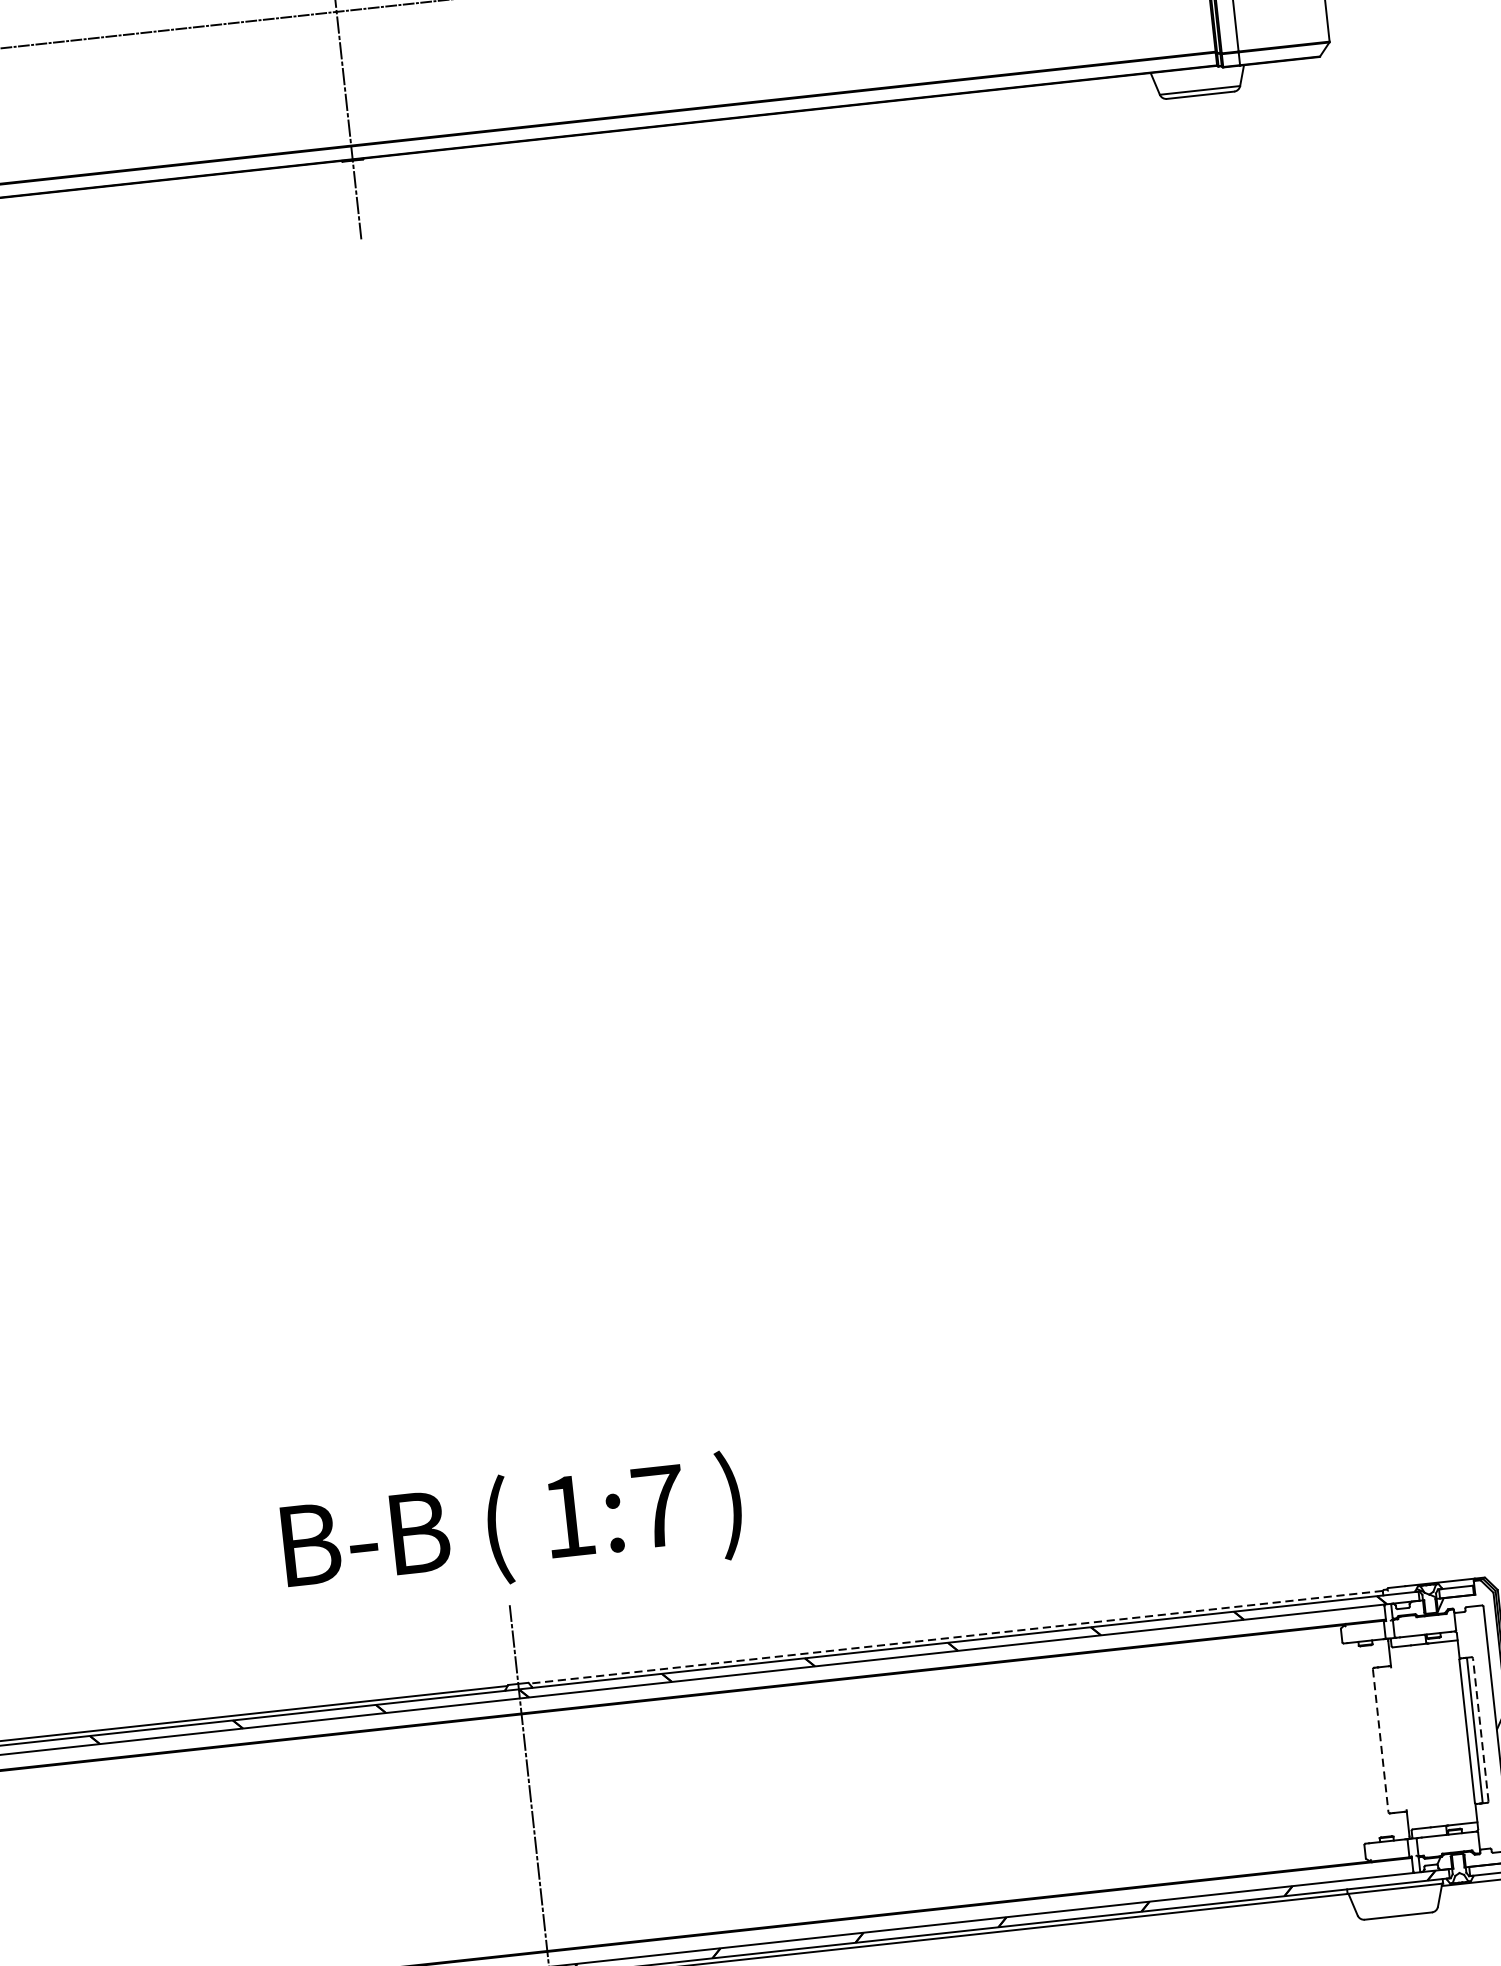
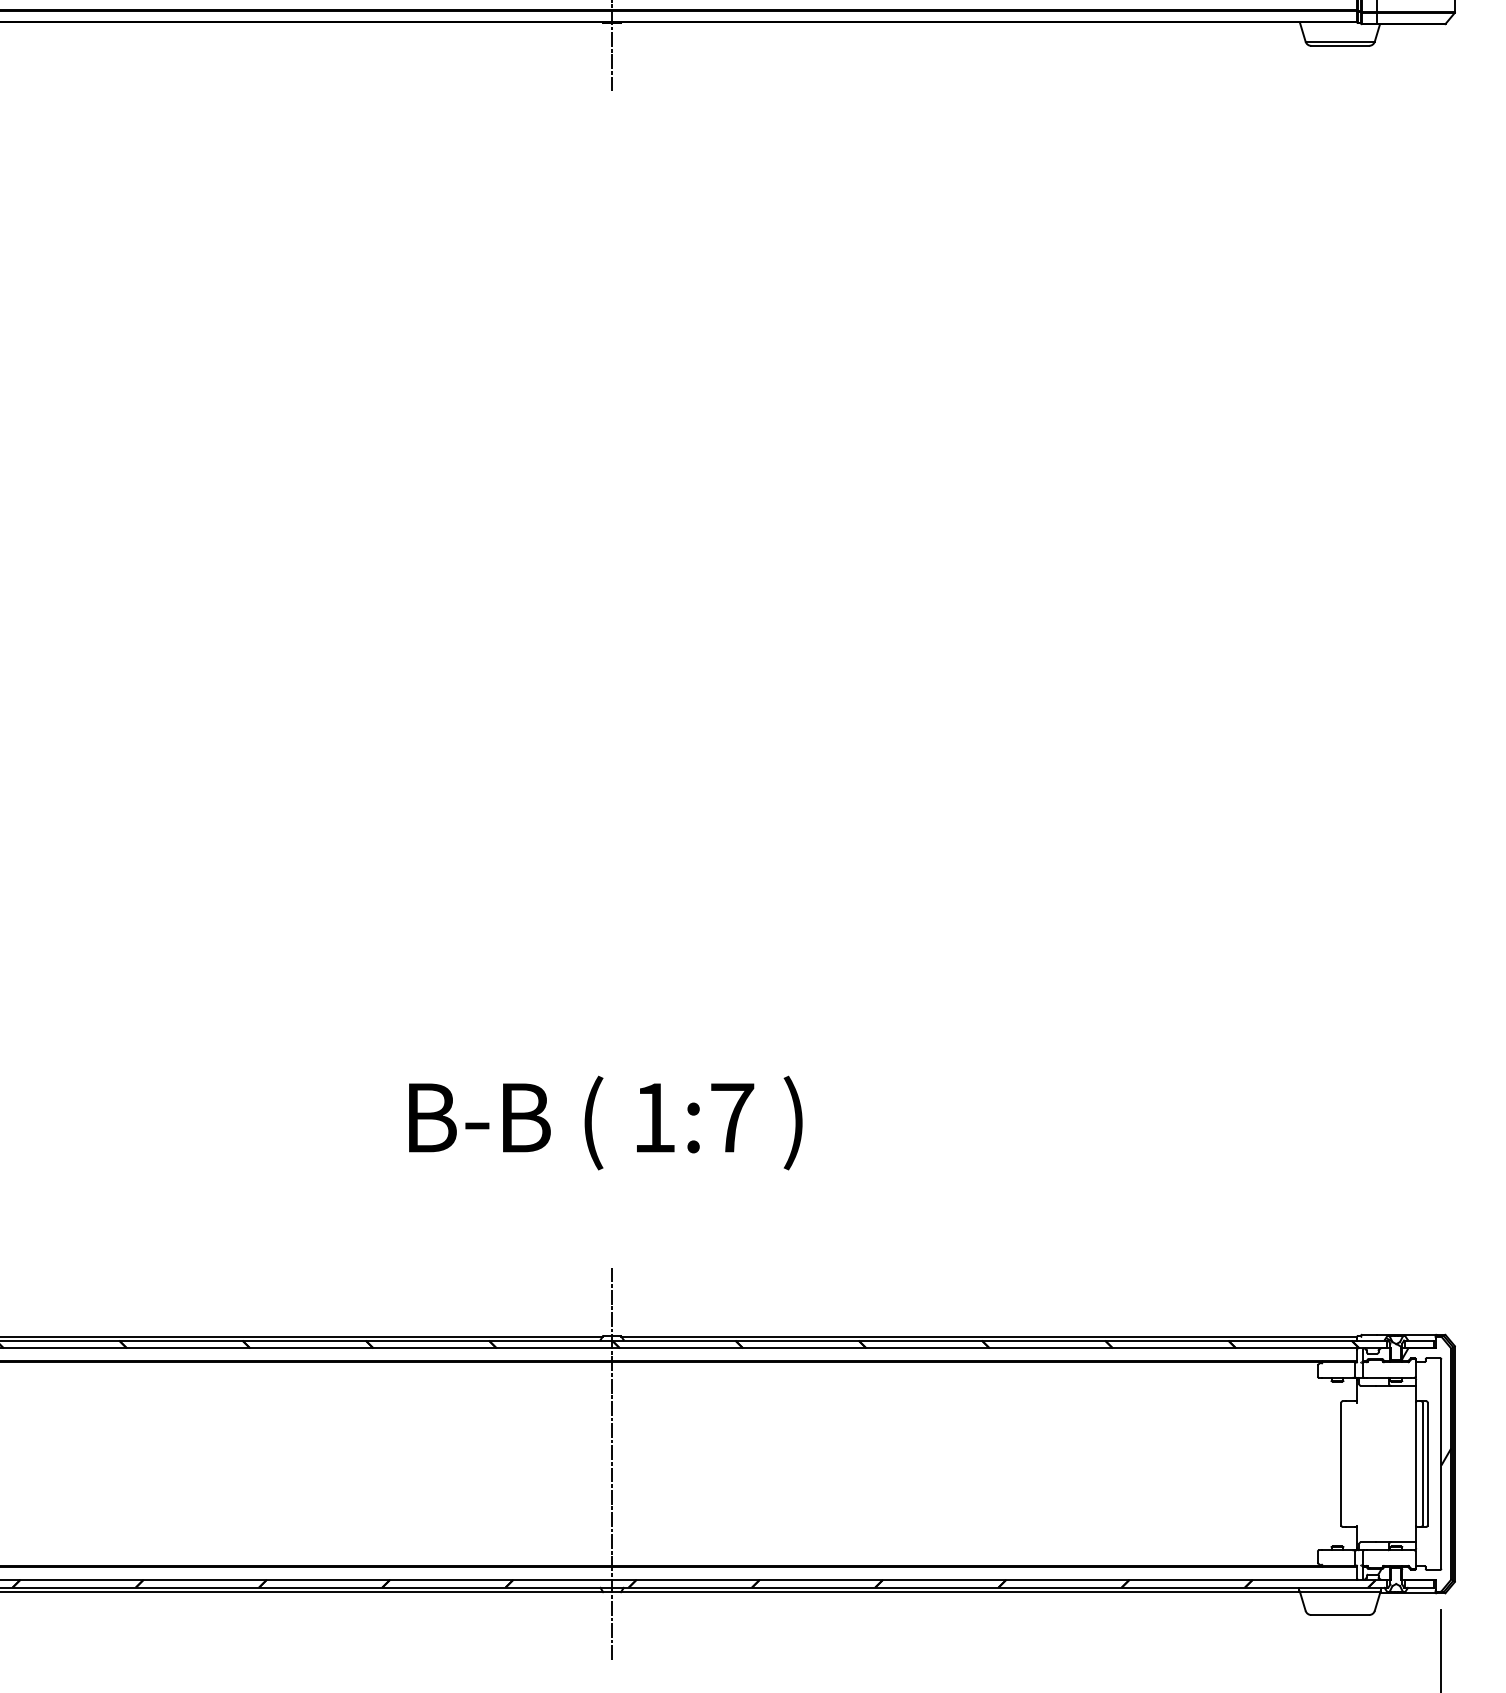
text: (512, 1527) -> (605, 1122), moved
line: (956, 1637) -> (989, 1336), dashed -> solid
line: (1480, 1730) -> (1427, 1464), dashed -> solid
line: (1380, 1741) -> (1341, 1464), dashed -> solid

